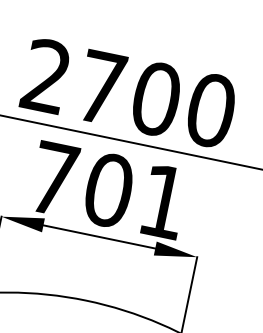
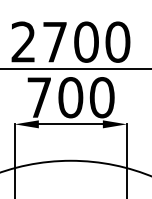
text: (162, 201) -> (101, 97), 701 -> 700

